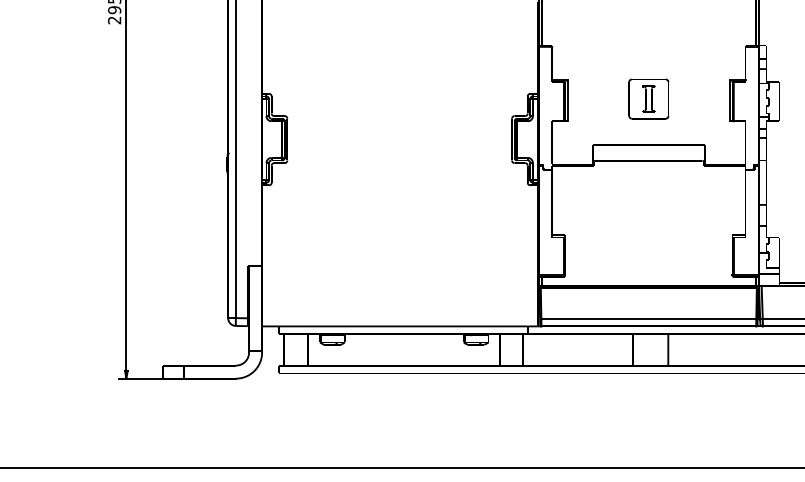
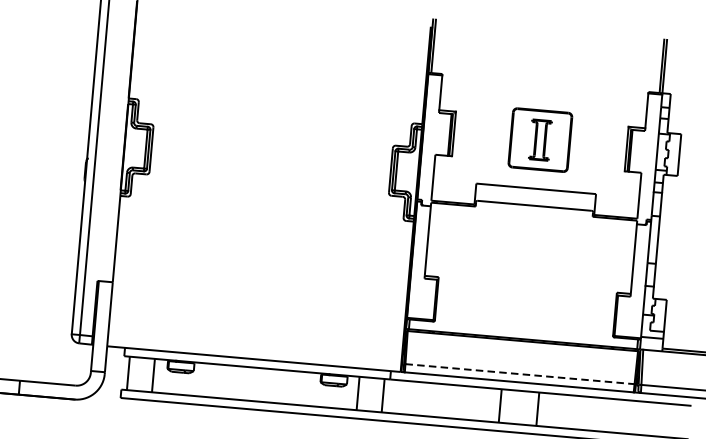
part: (648, 98) -> (540, 139), size x1.4
line: (649, 318) -> (520, 373), solid -> dashed

